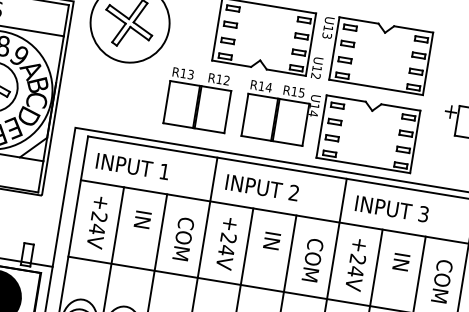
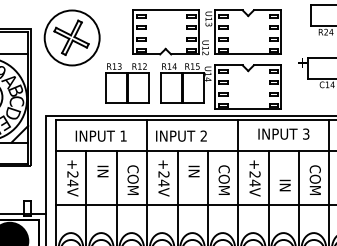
text: (131, 165) -> (100, 135), moved
text: (391, 208) -> (283, 133), moved
text: (400, 261) -> (284, 185), moved

